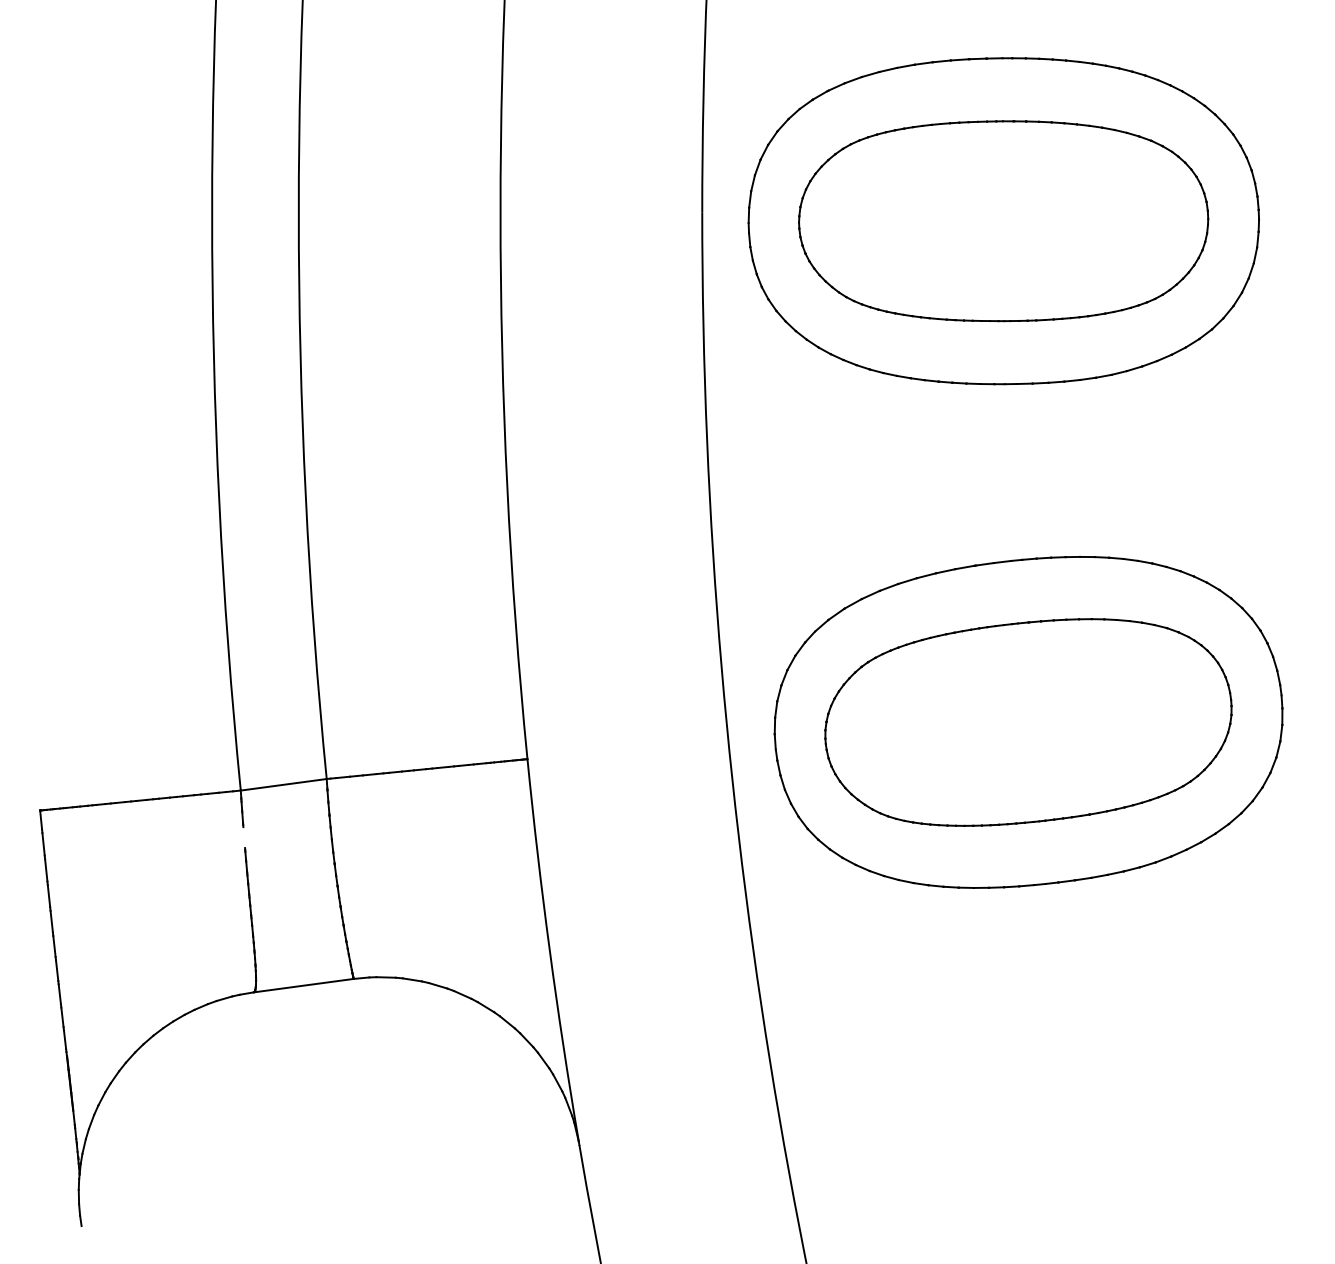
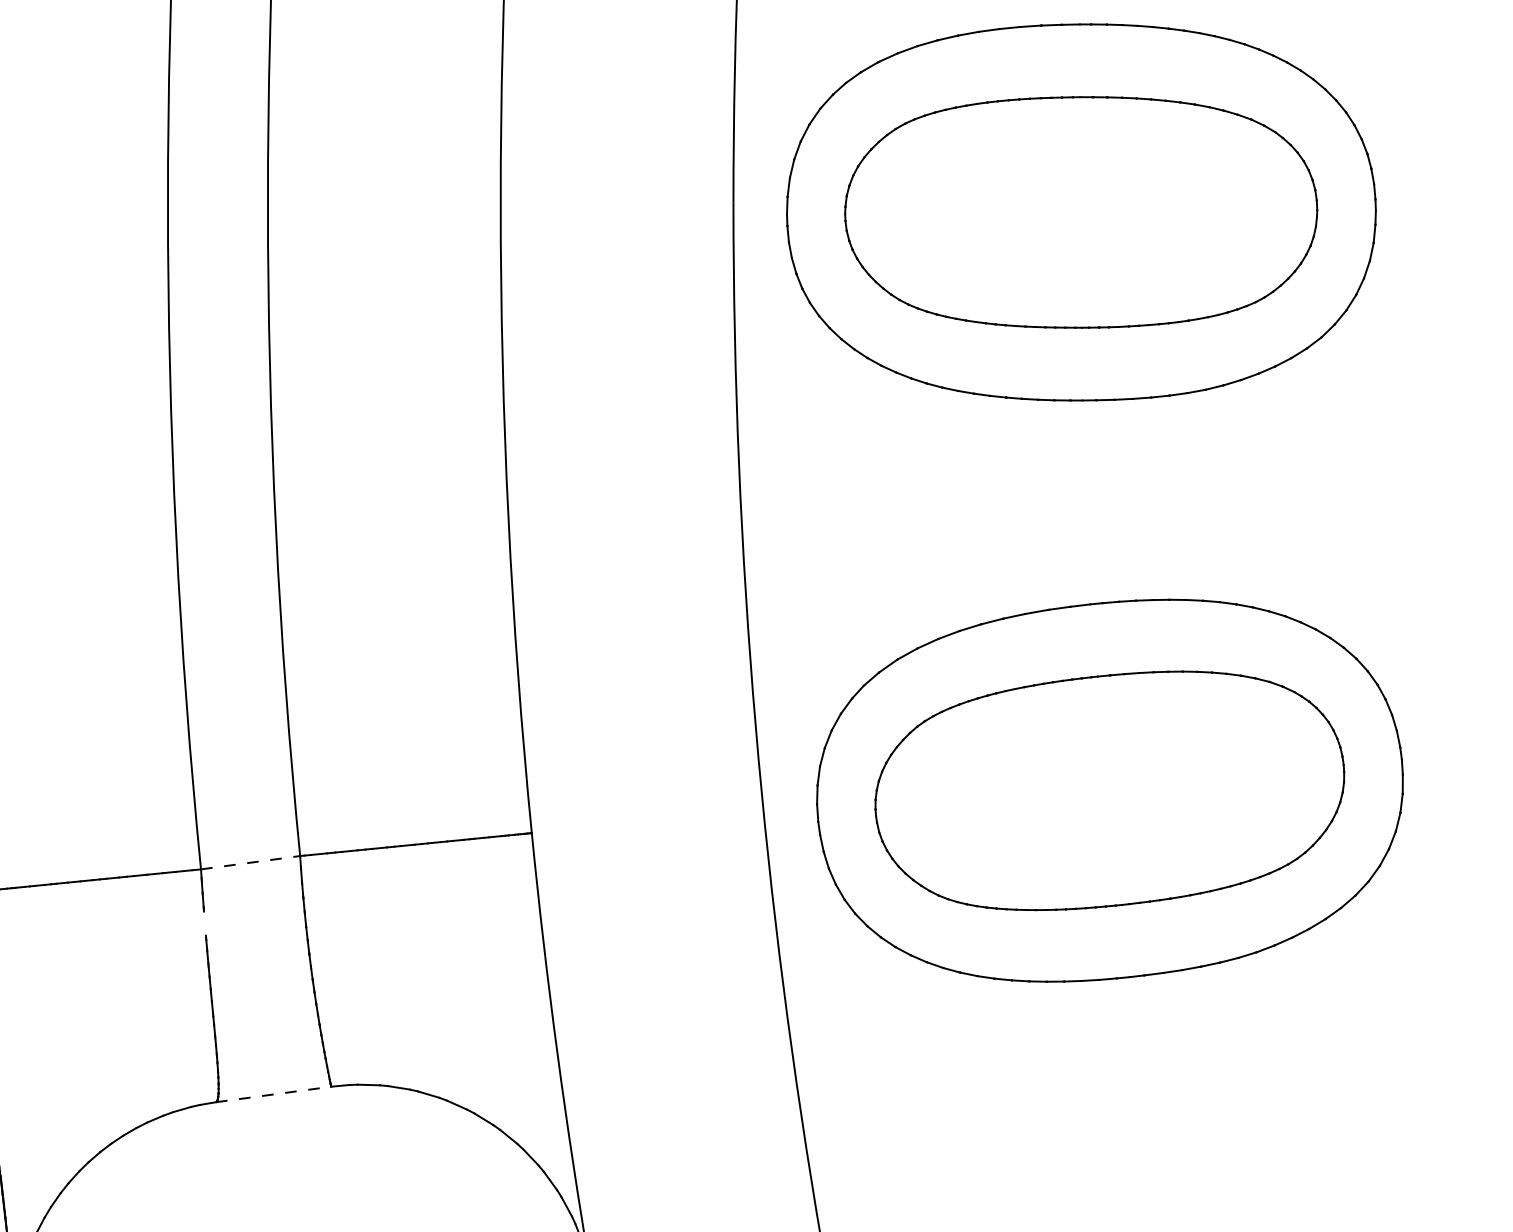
line: (284, 784) -> (251, 862), solid -> dashed
line: (304, 985) -> (274, 1094), solid -> dashed

